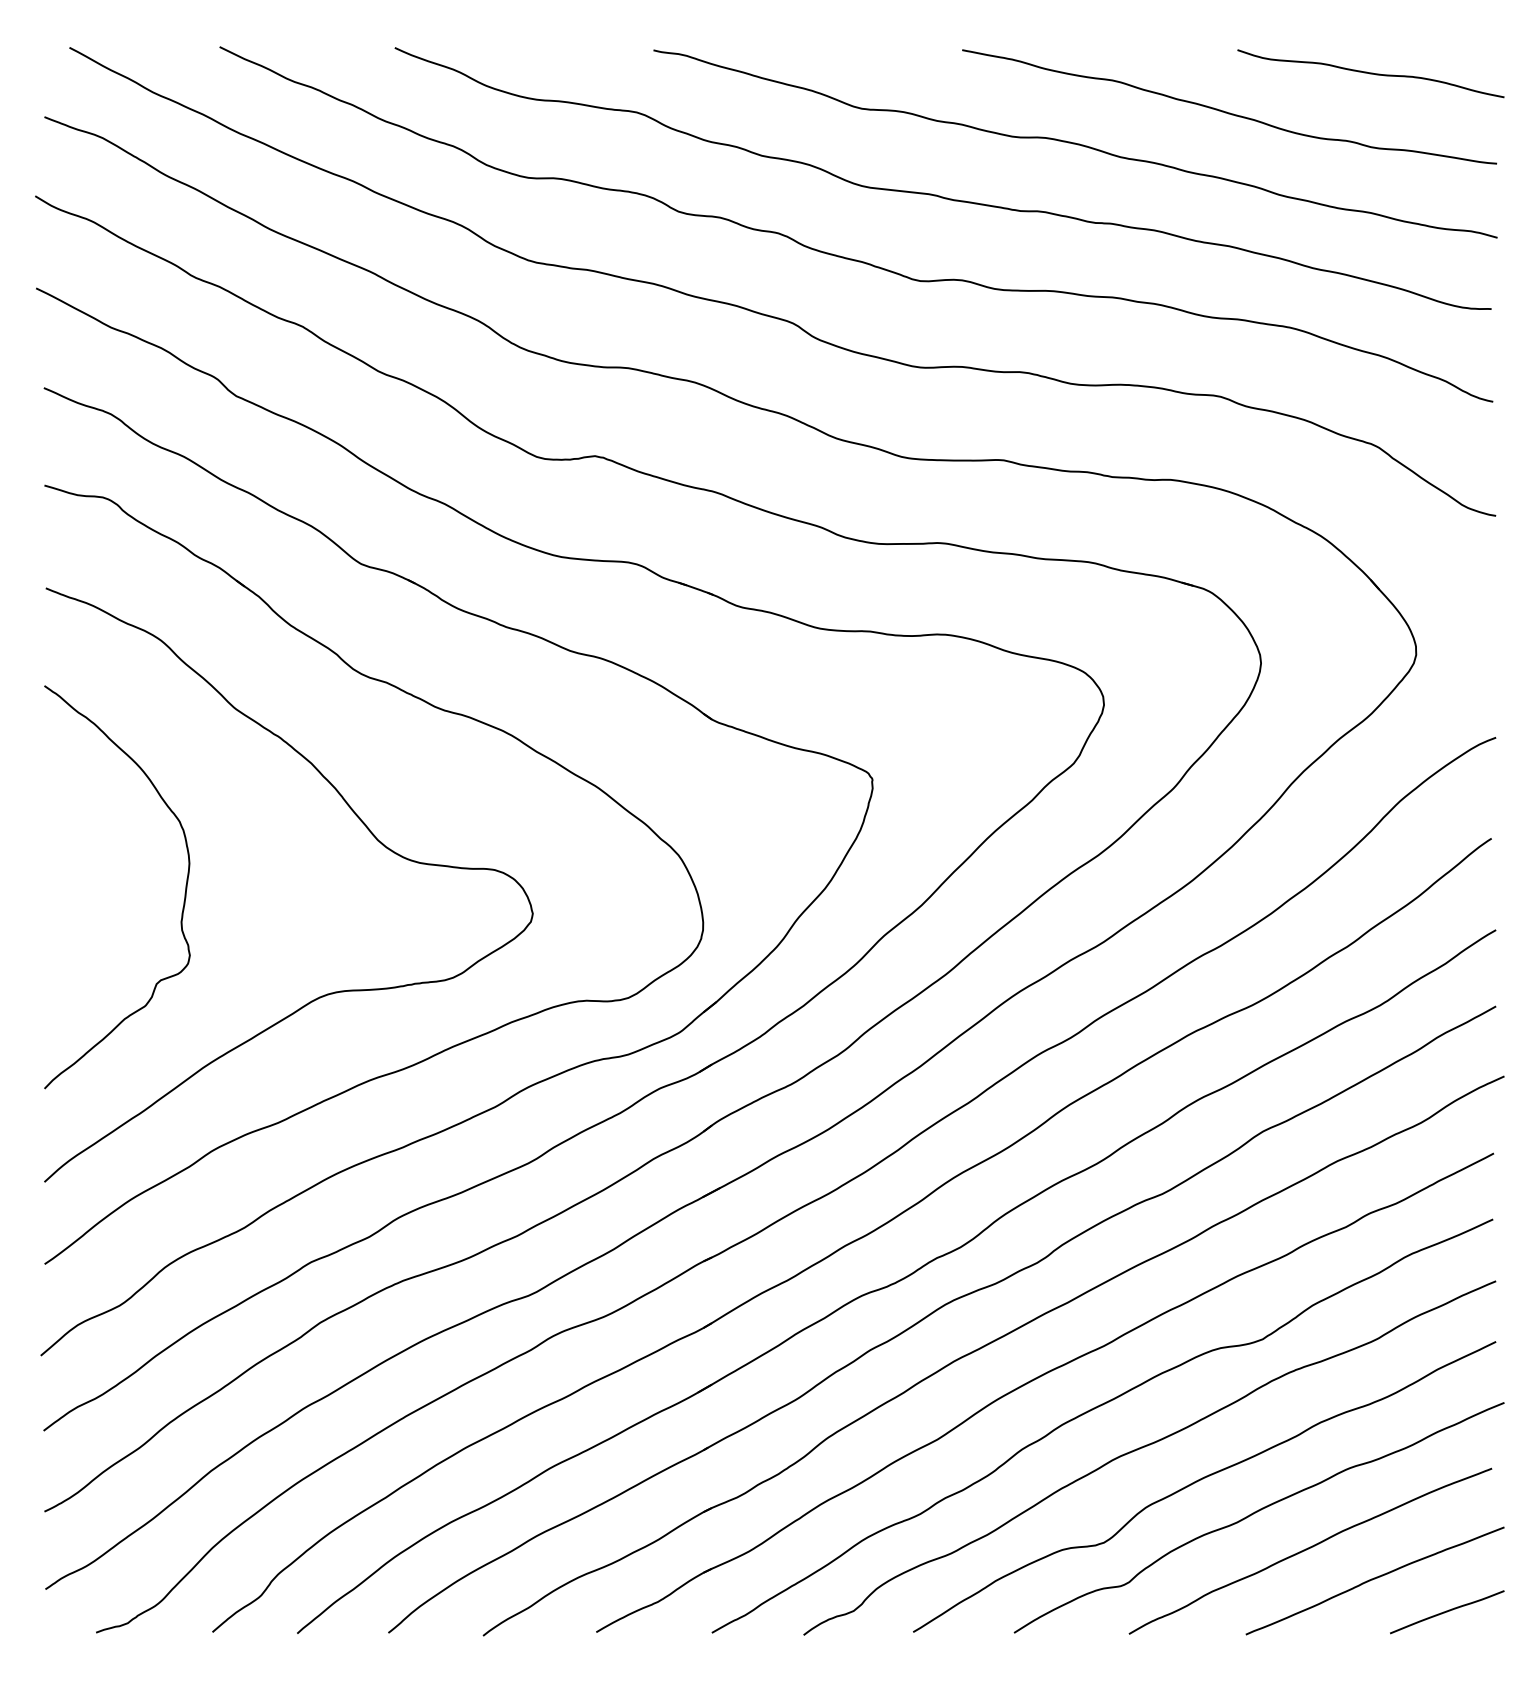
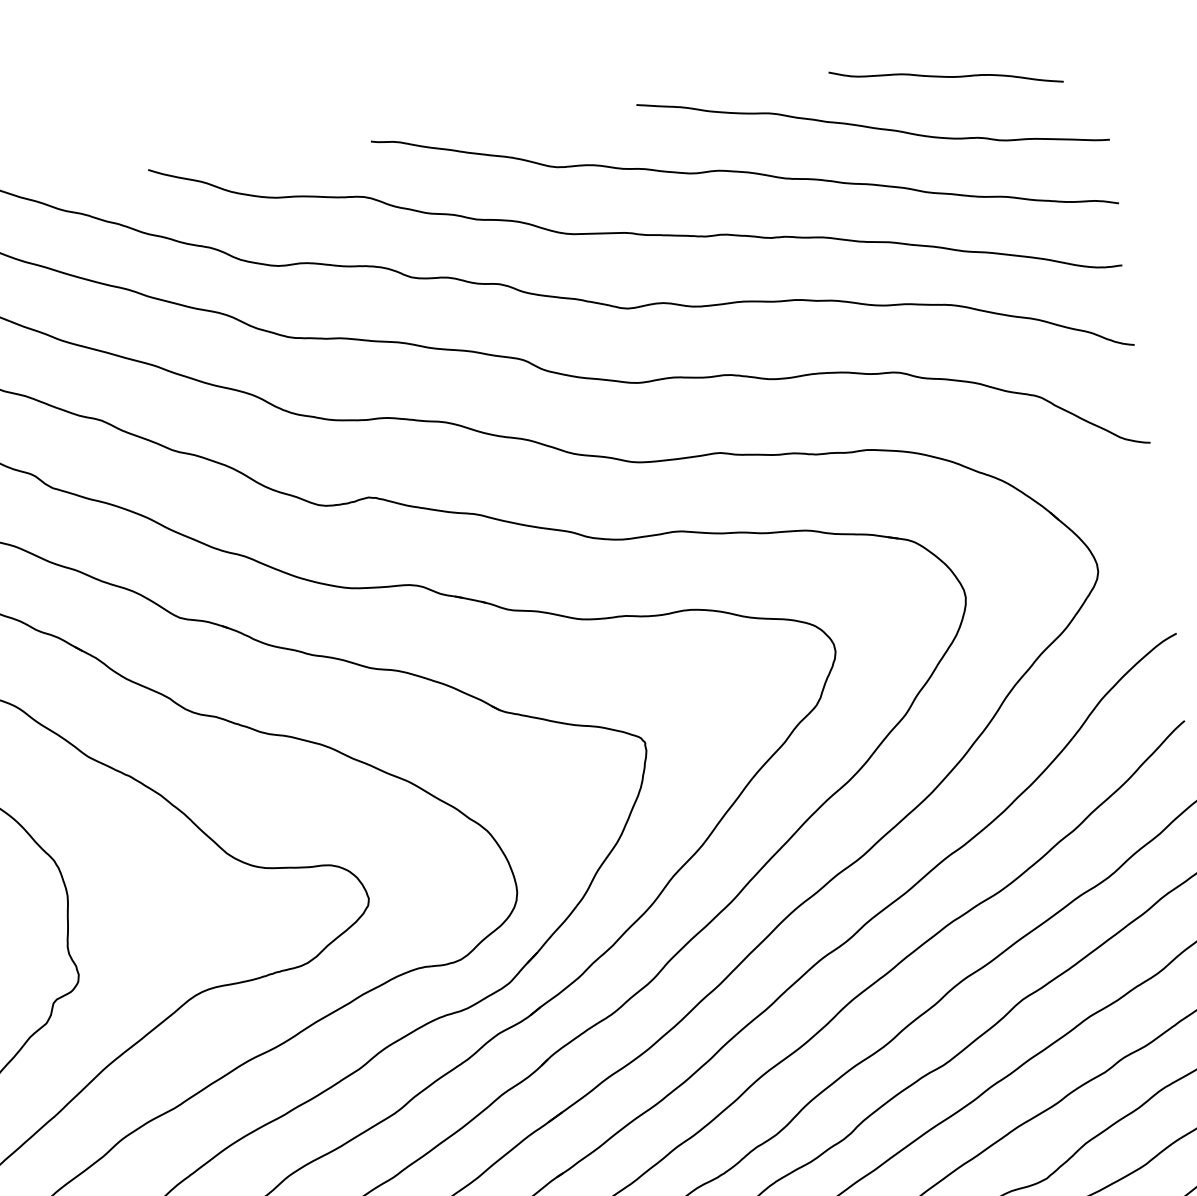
curve: (1370, 73) -> (945, 77), moved

